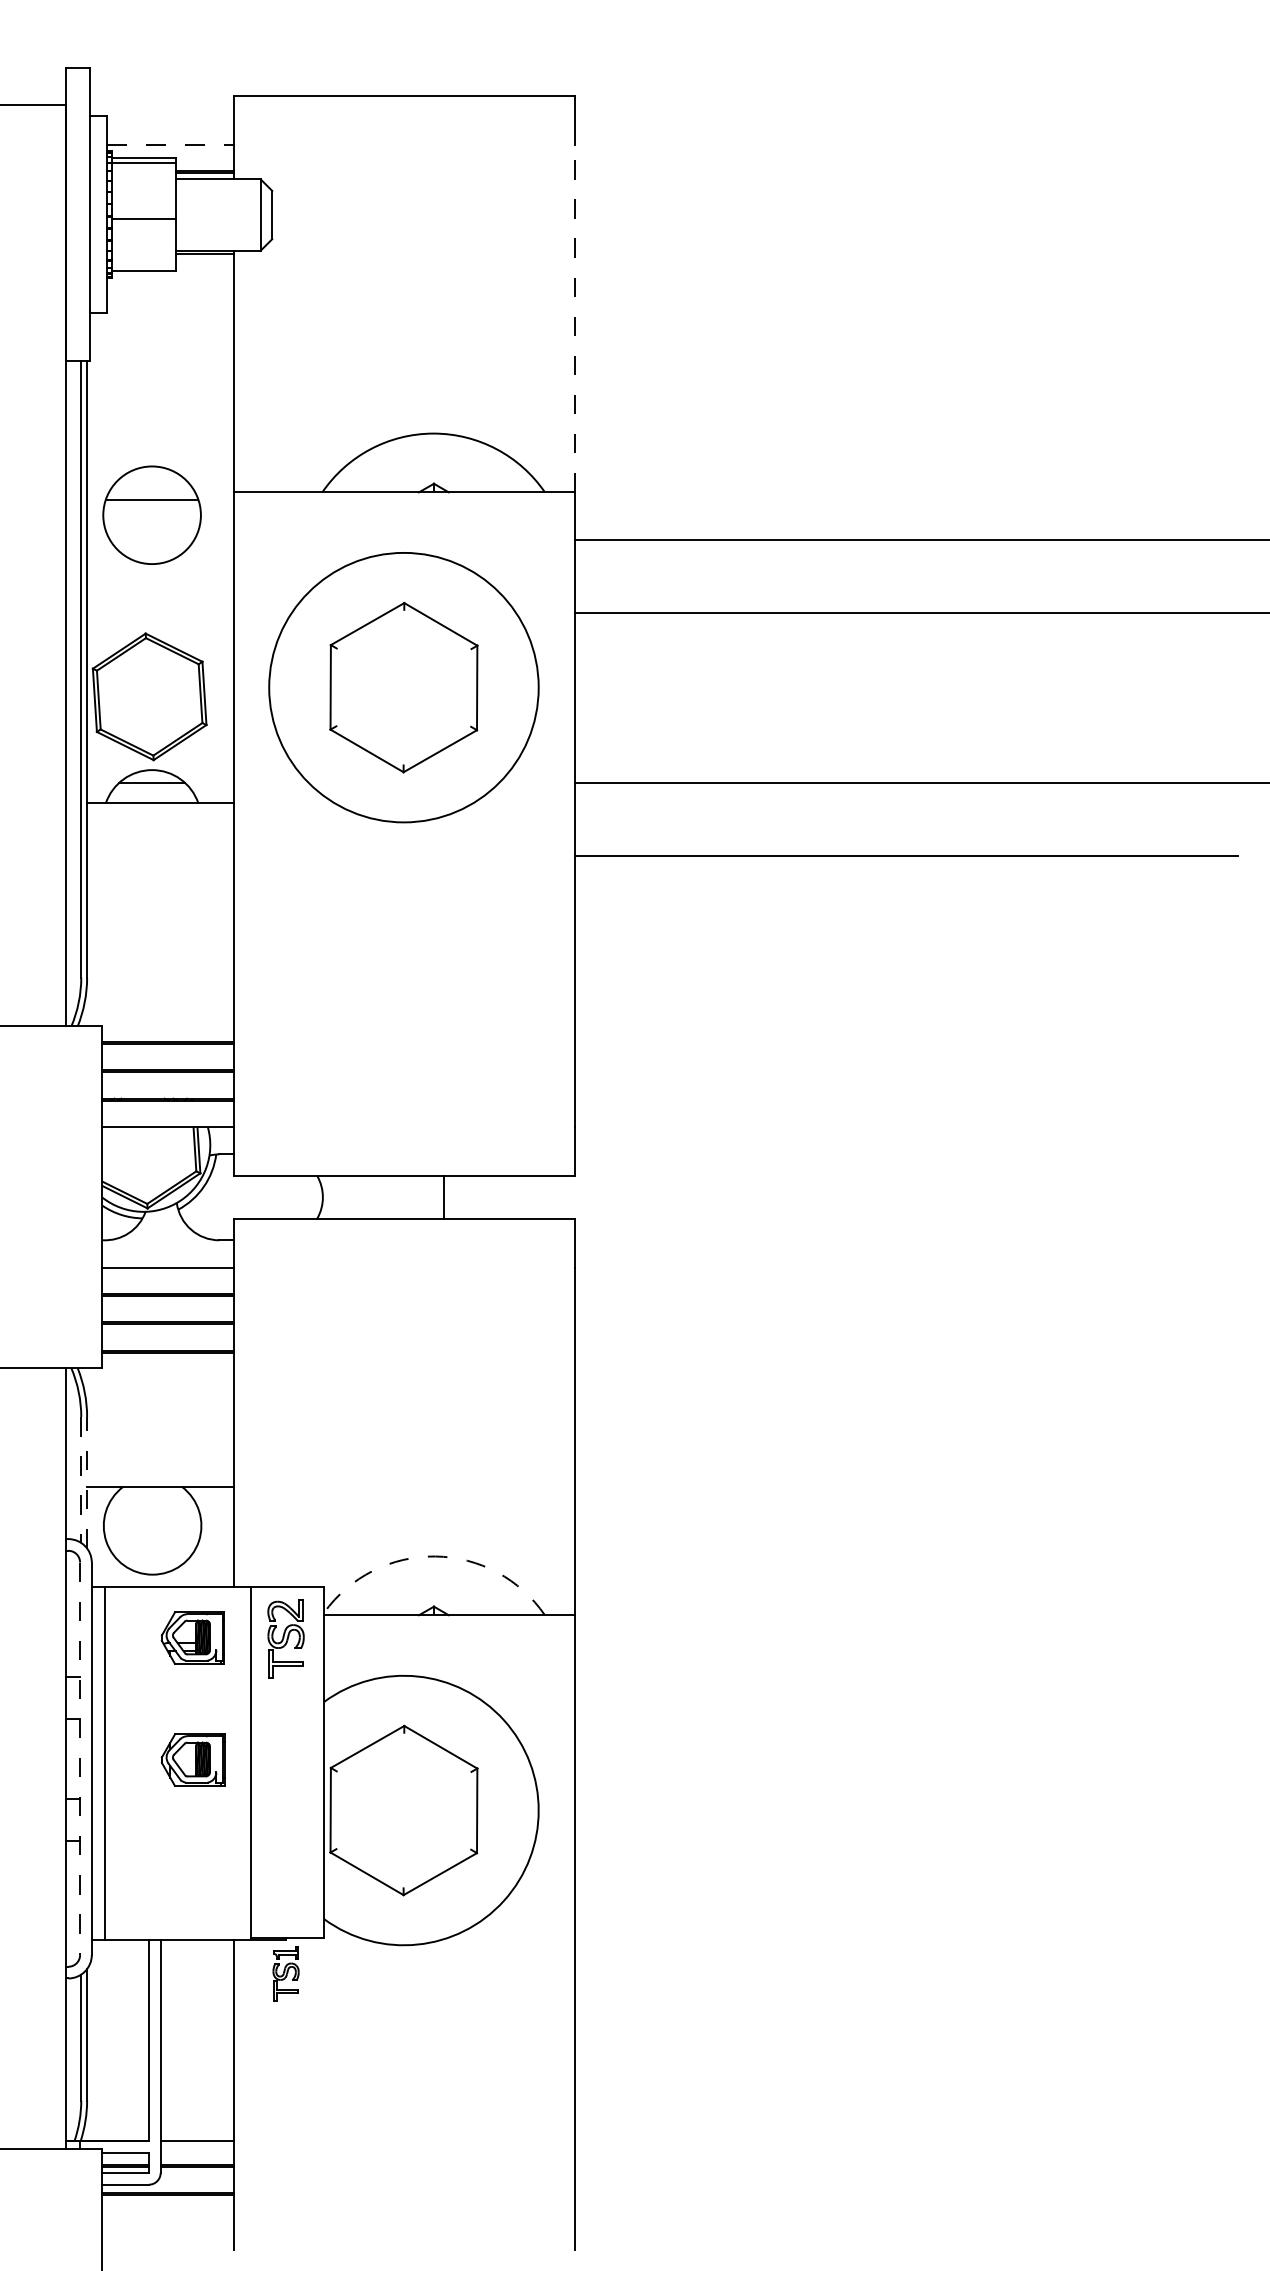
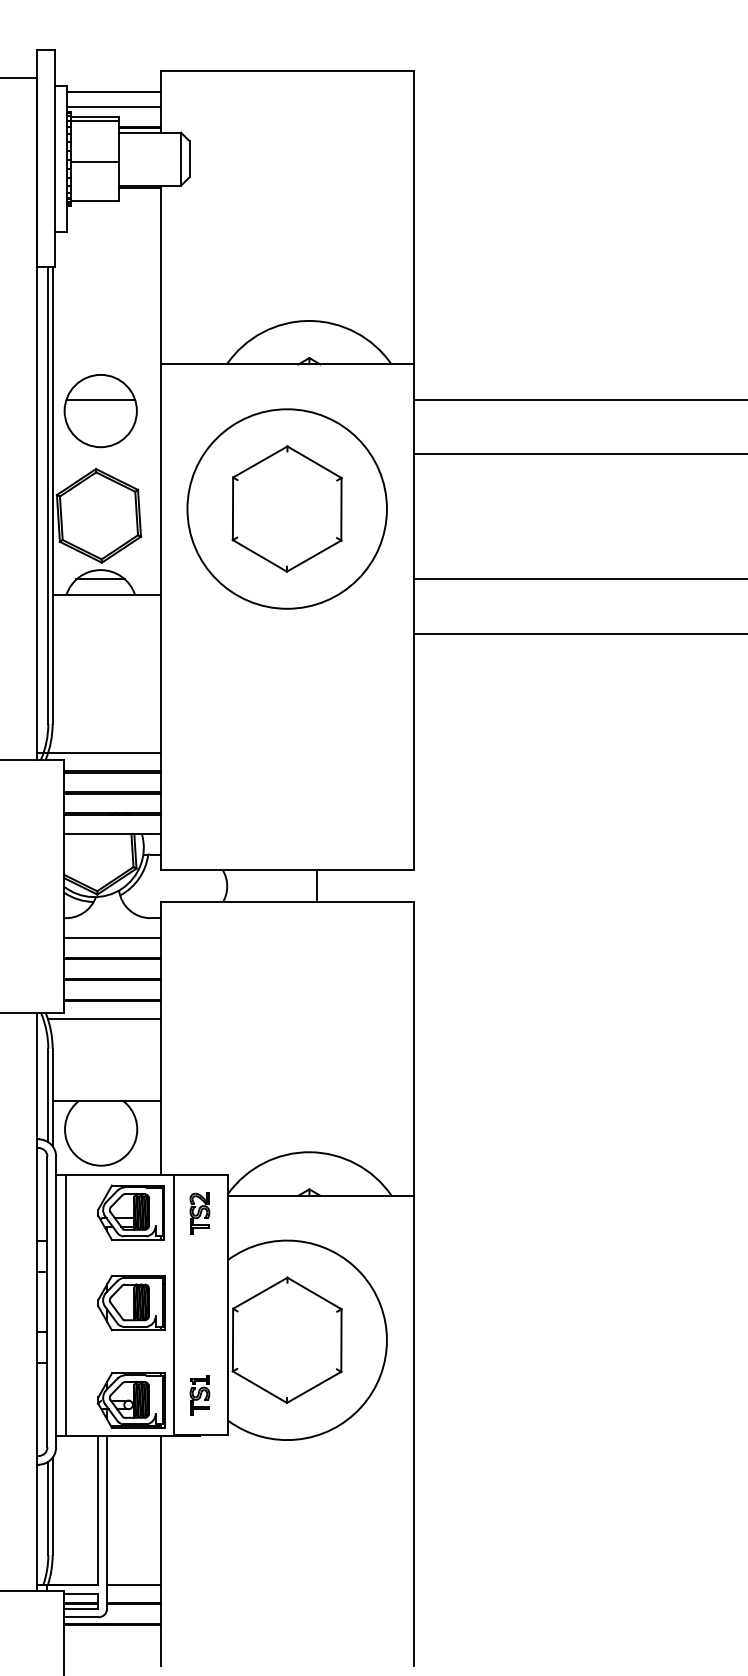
line: (170, 123) -> (114, 91), added
line: (170, 144) -> (114, 106), dashed -> solid
line: (575, 318) -> (414, 235), dashed -> solid
part: (151, 514) -> (100, 410), moved
line: (149, 1017) -> (98, 753), added
line: (156, 1377) -> (104, 1019), added
line: (81, 1480) -> (48, 1096), dashed -> solid
line: (87, 1482) -> (52, 1097), dashed -> solid
arc: (435, 1556) -> (310, 1152), dashed -> solid
part: (192, 1637) -> (130, 1212), size x1.43
part: (285, 1639) -> (199, 1213), size x0.71
line: (80, 1759) -> (47, 1302), dashed -> solid
part: (192, 1759) -> (130, 1302), size x1.43
part: (192, 1891) -> (130, 1400), added
part: (285, 1973) -> (199, 1395), moved

